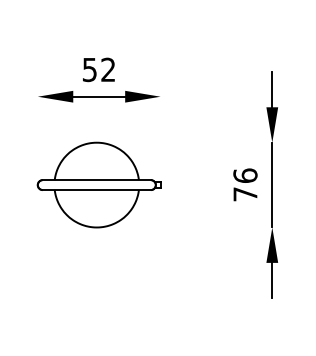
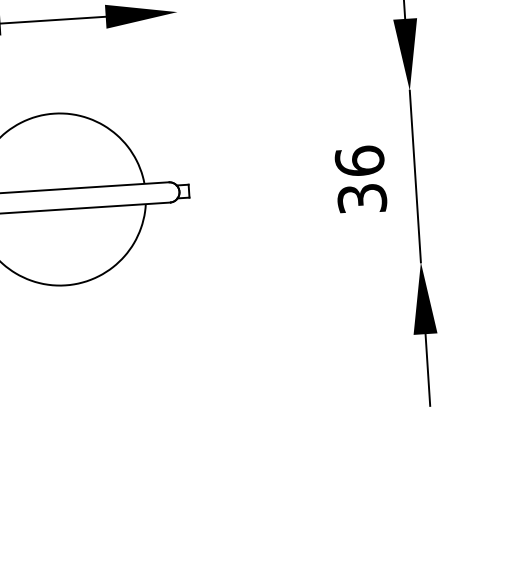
text: (245, 194) -> (362, 199), 76 -> 36

